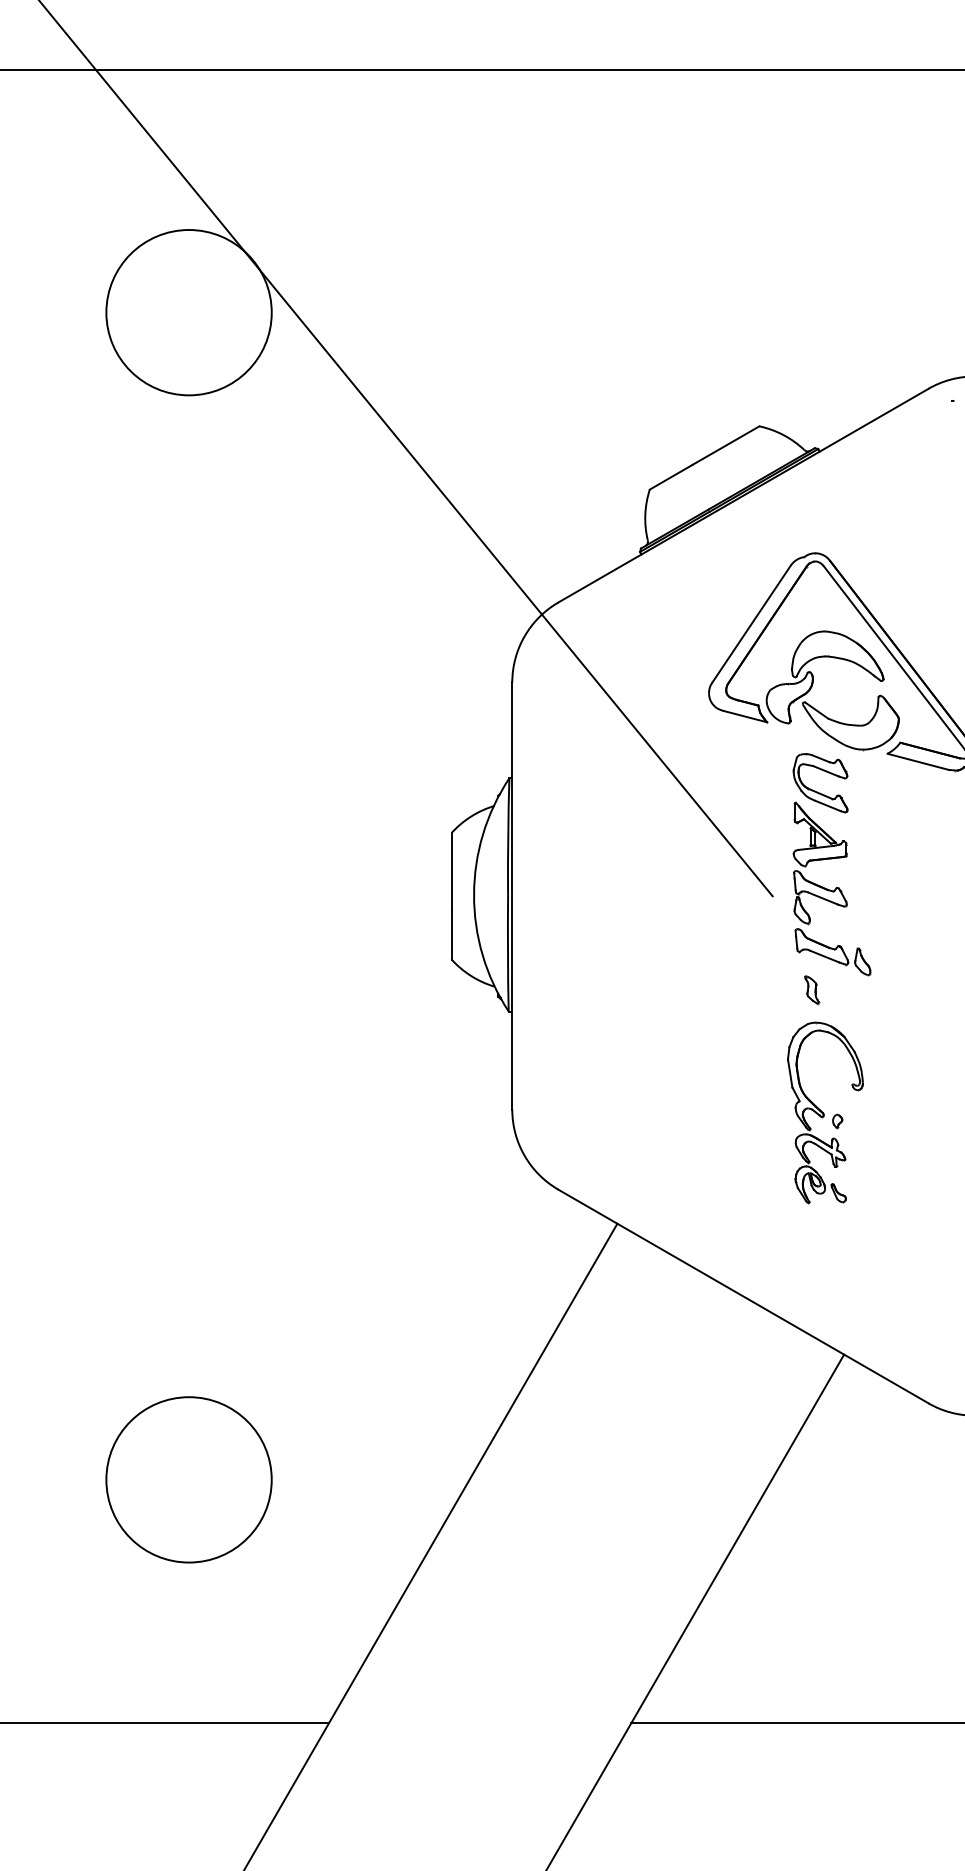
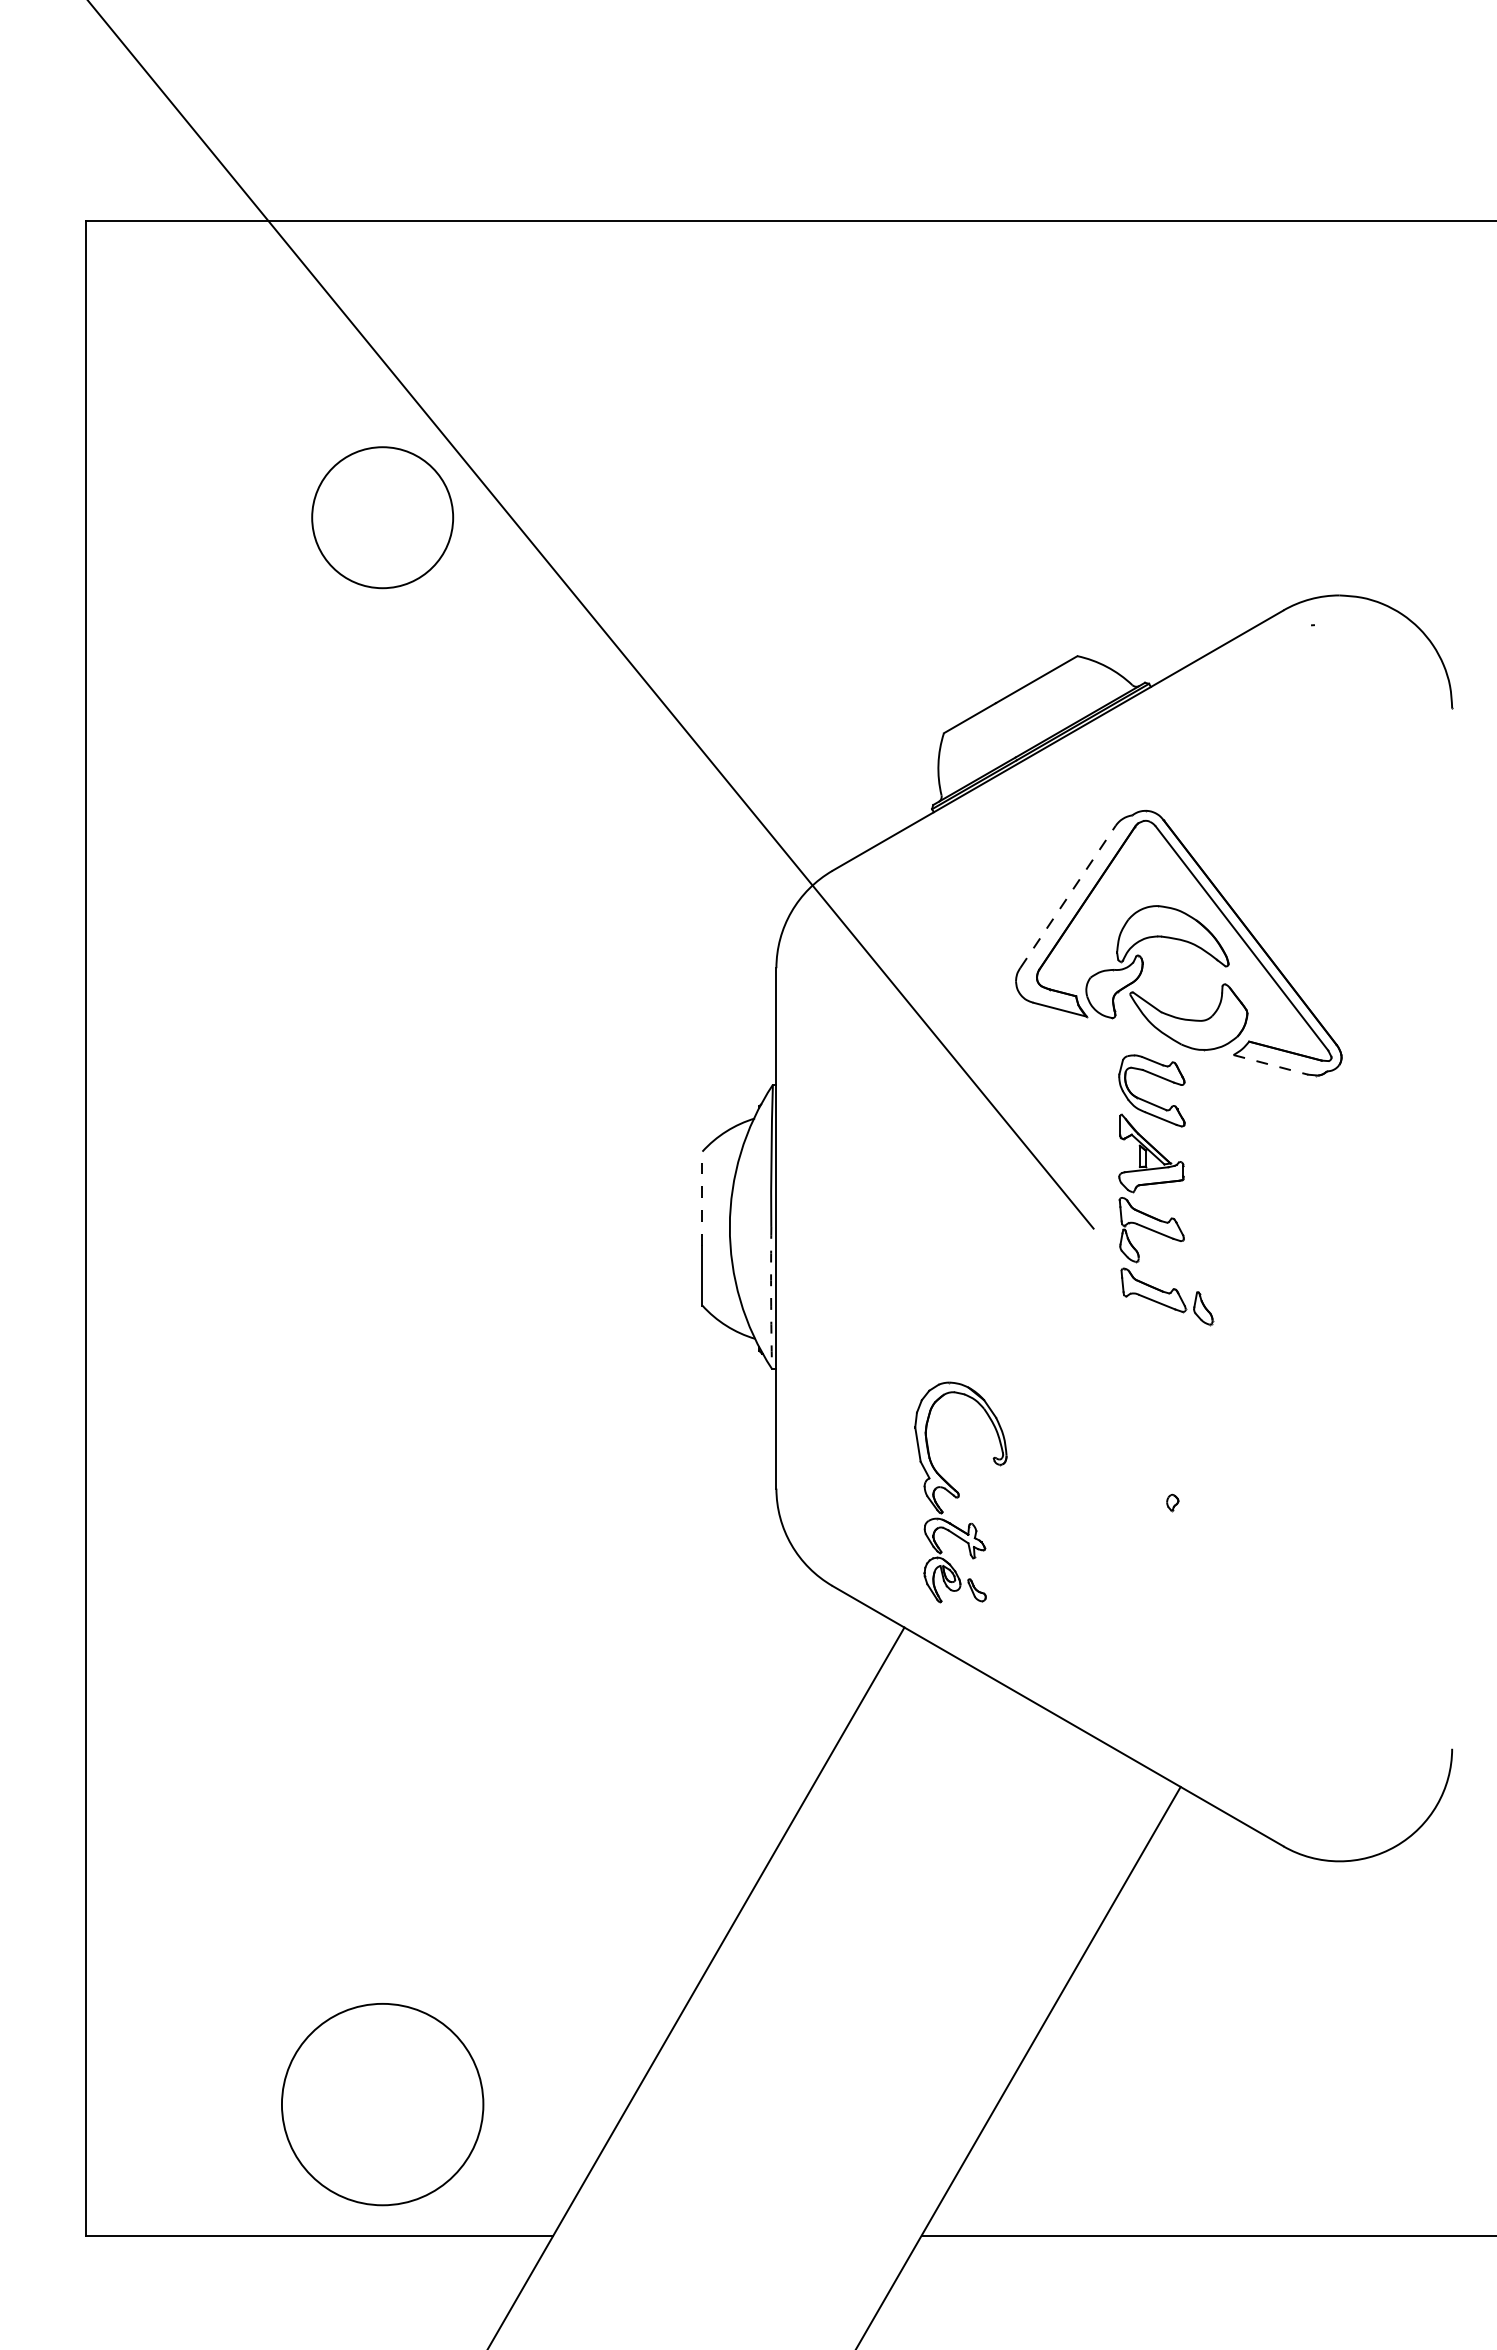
circle: (188, 312) -> (382, 517), size x0.7
line: (752, 623) -> (1068, 896), solid -> dashed
line: (917, 761) -> (1270, 1064), solid -> dashed
line: (451, 871) -> (702, 1198), solid -> dashed
arc: (508, 953) -> (771, 1298), solid -> dashed
part: (811, 989) -> (1141, 1342), removed
part: (825, 1112) -> (960, 1492), moved
circle: (188, 1479) -> (382, 2104), moved

